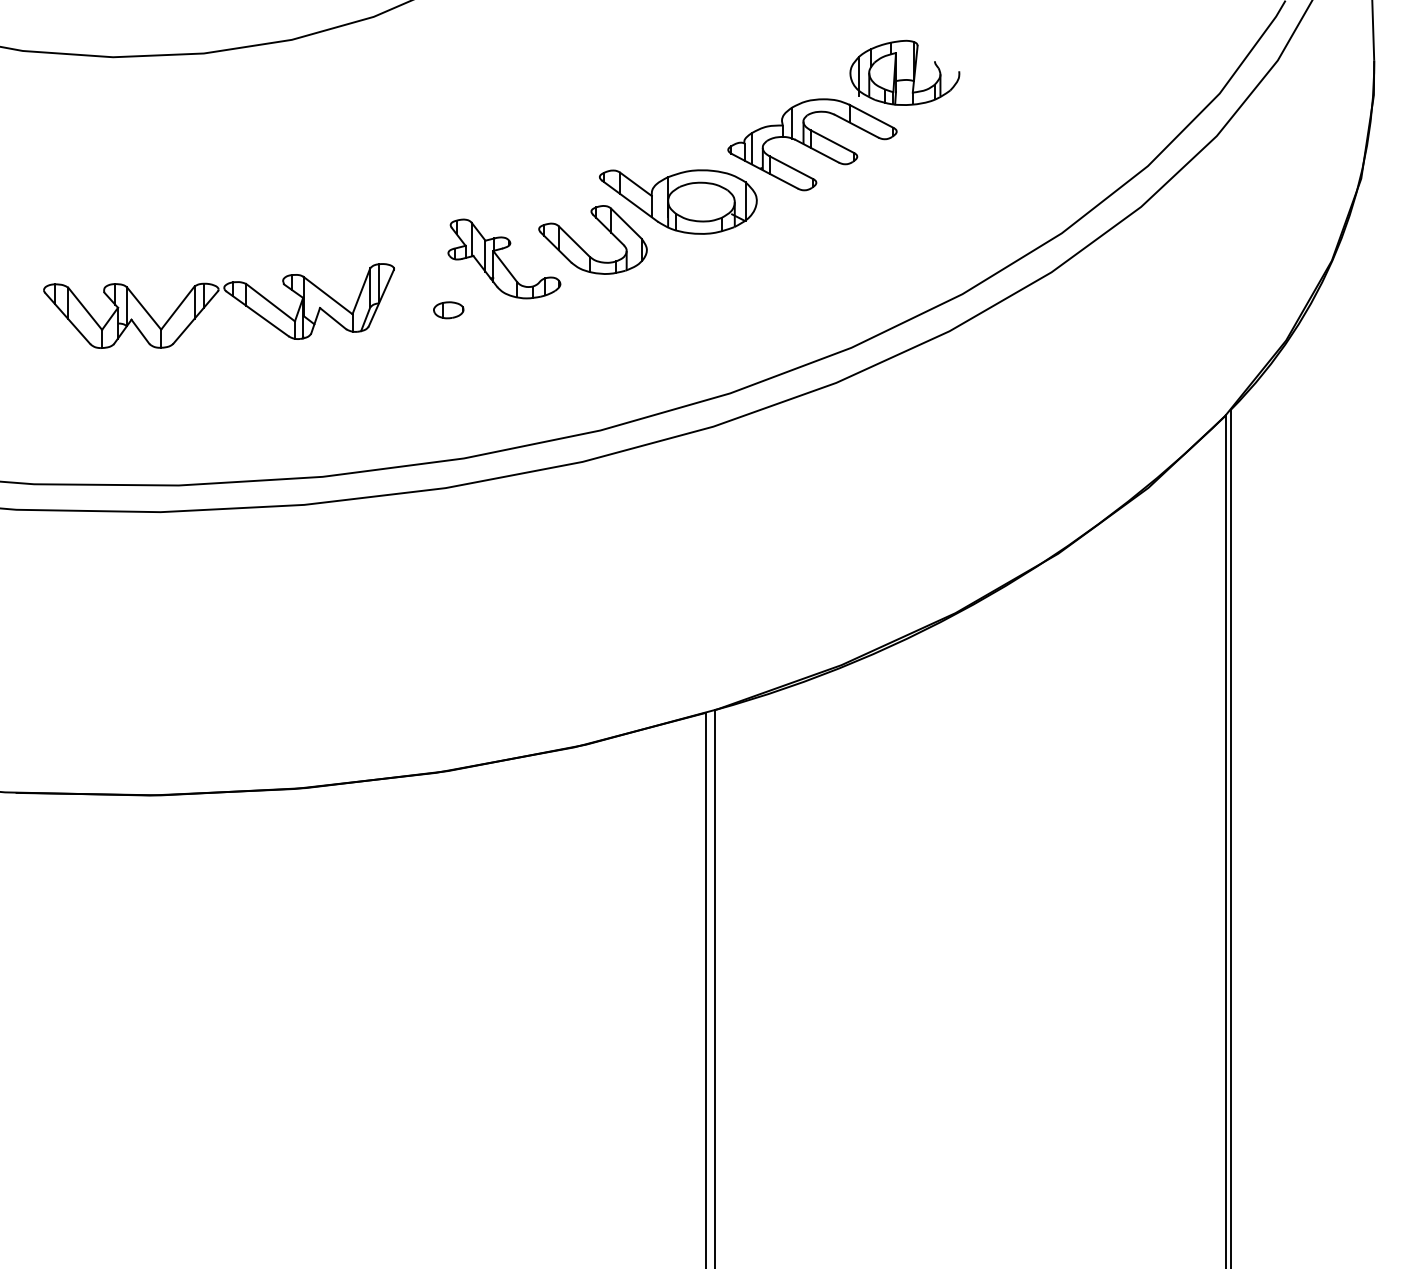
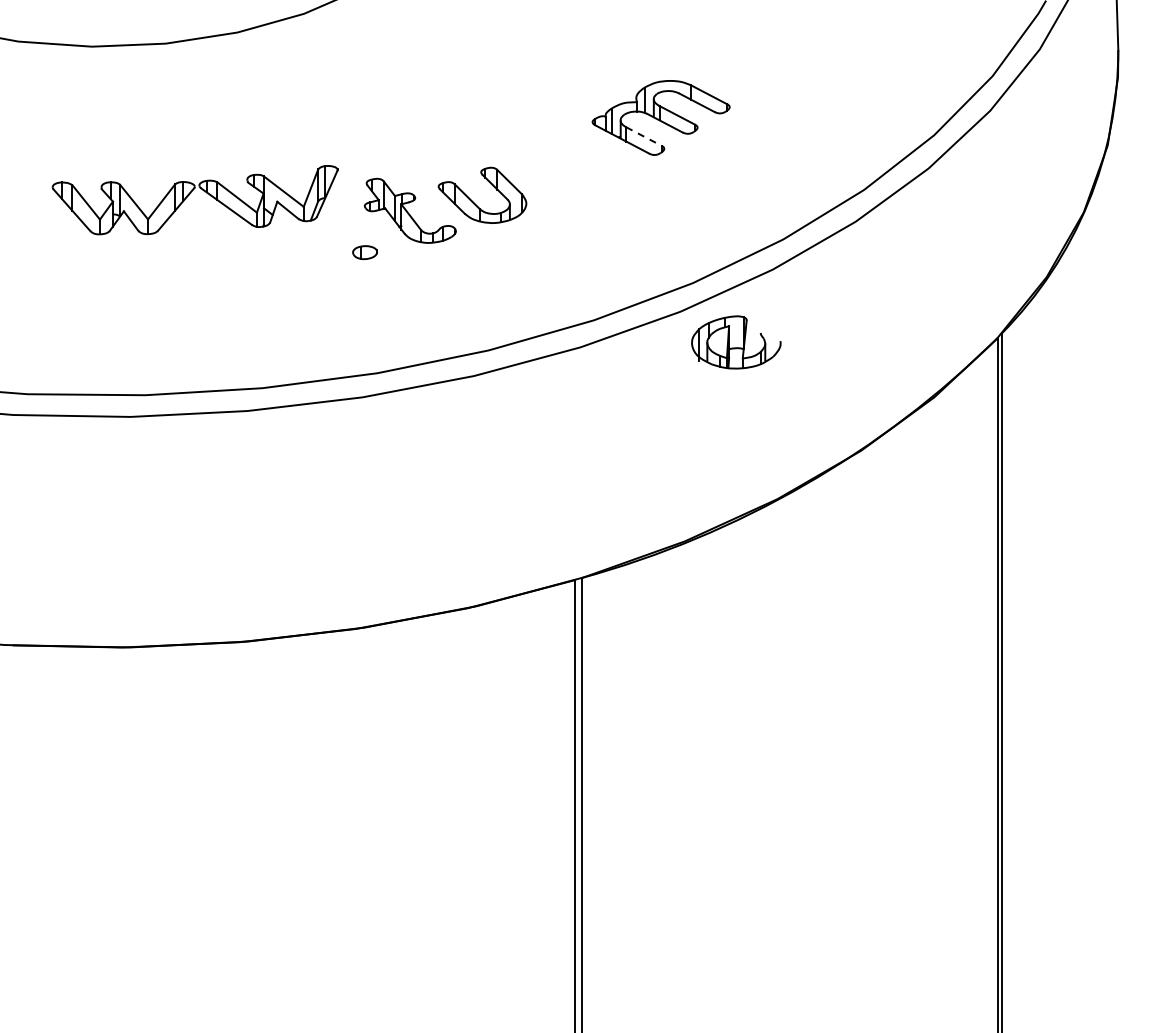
part: (905, 72) -> (736, 342), moved
line: (790, 167) -> (643, 136), solid -> dashed
part: (677, 201) -> (551, 164), removed
part: (212, 300) -> (189, 195), moved

